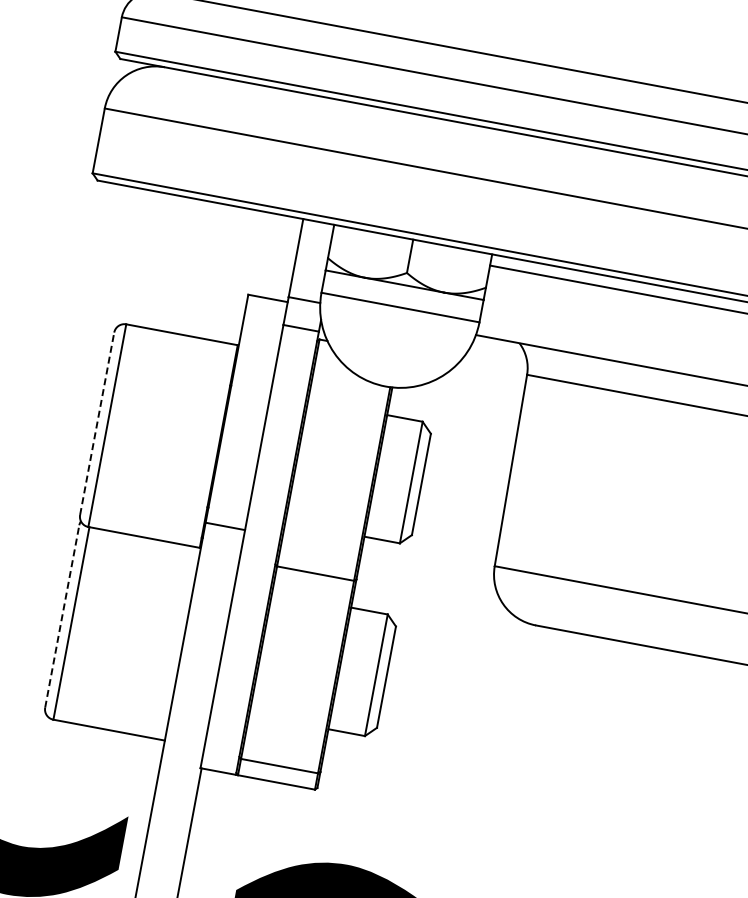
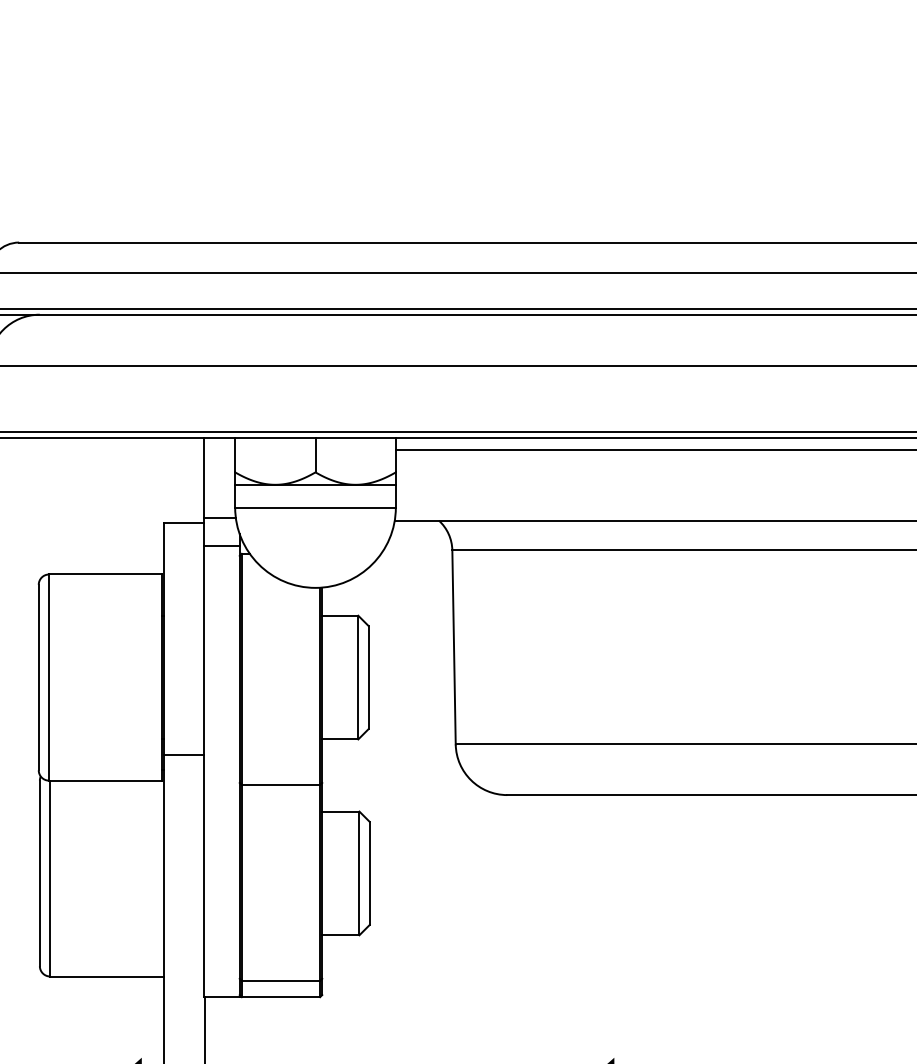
line: (96, 423) -> (38, 677), dashed -> solid
line: (61, 616) -> (39, 873), dashed -> solid

